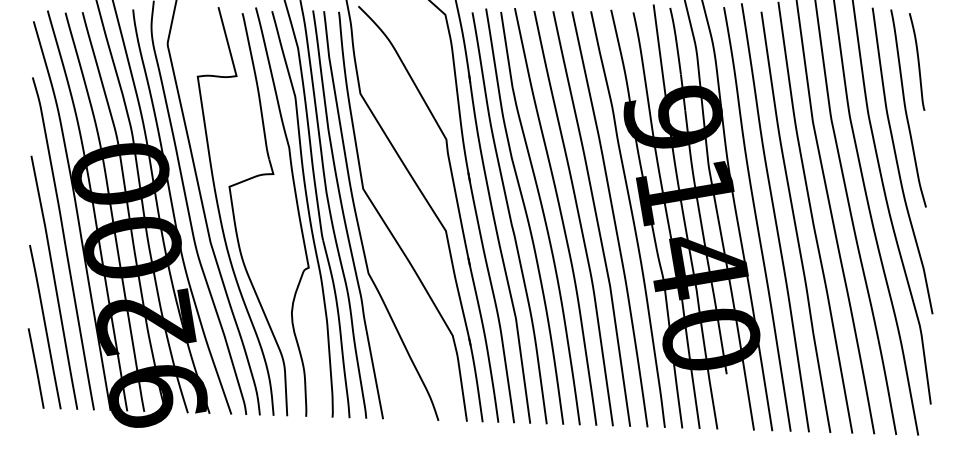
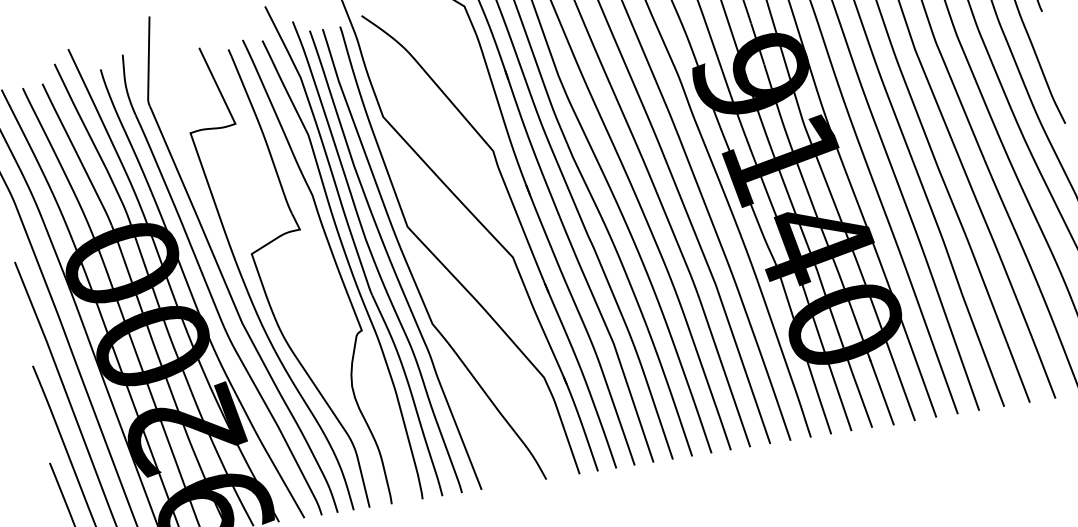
line: (730, 401) -> (881, 392), added

